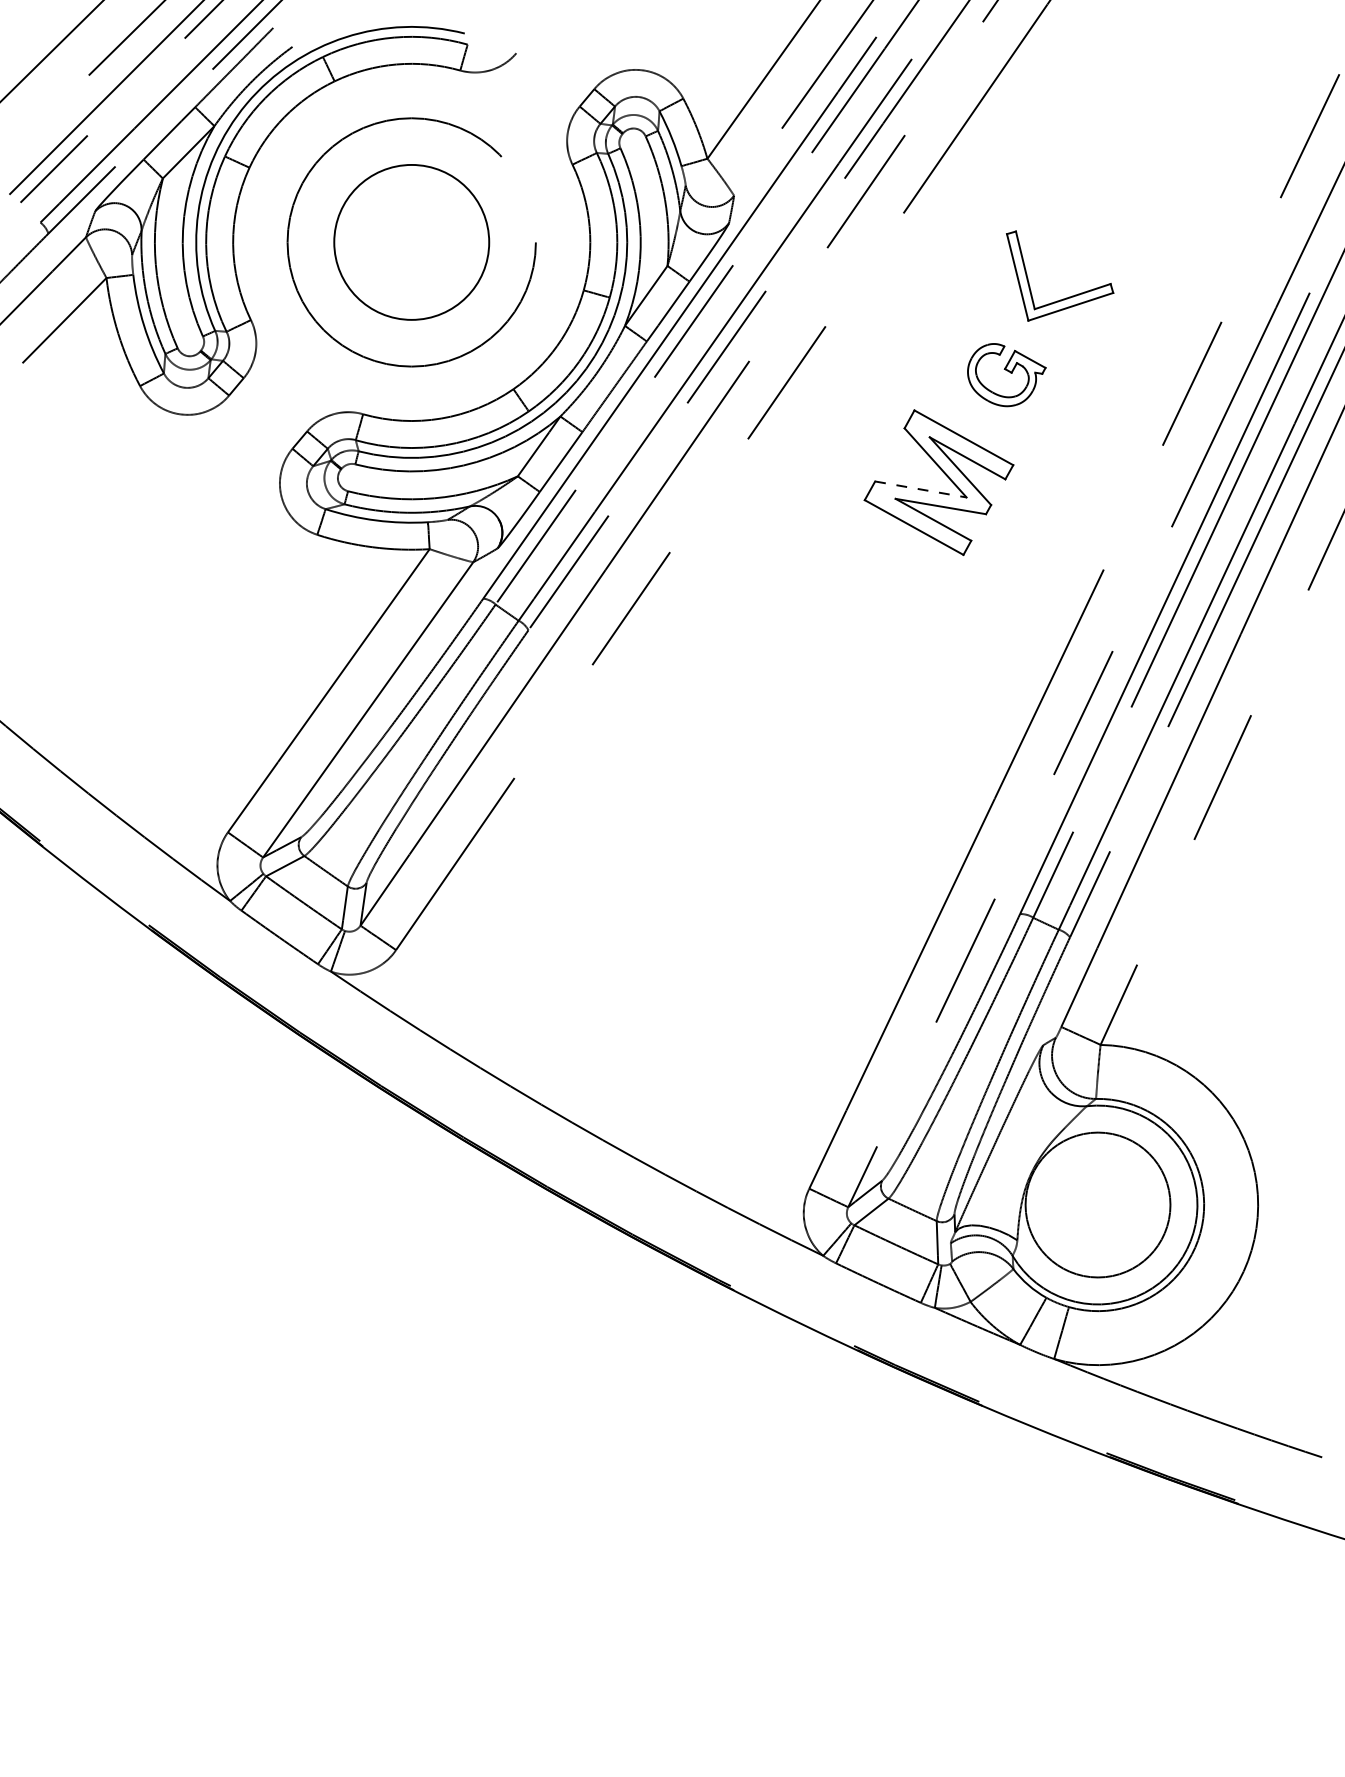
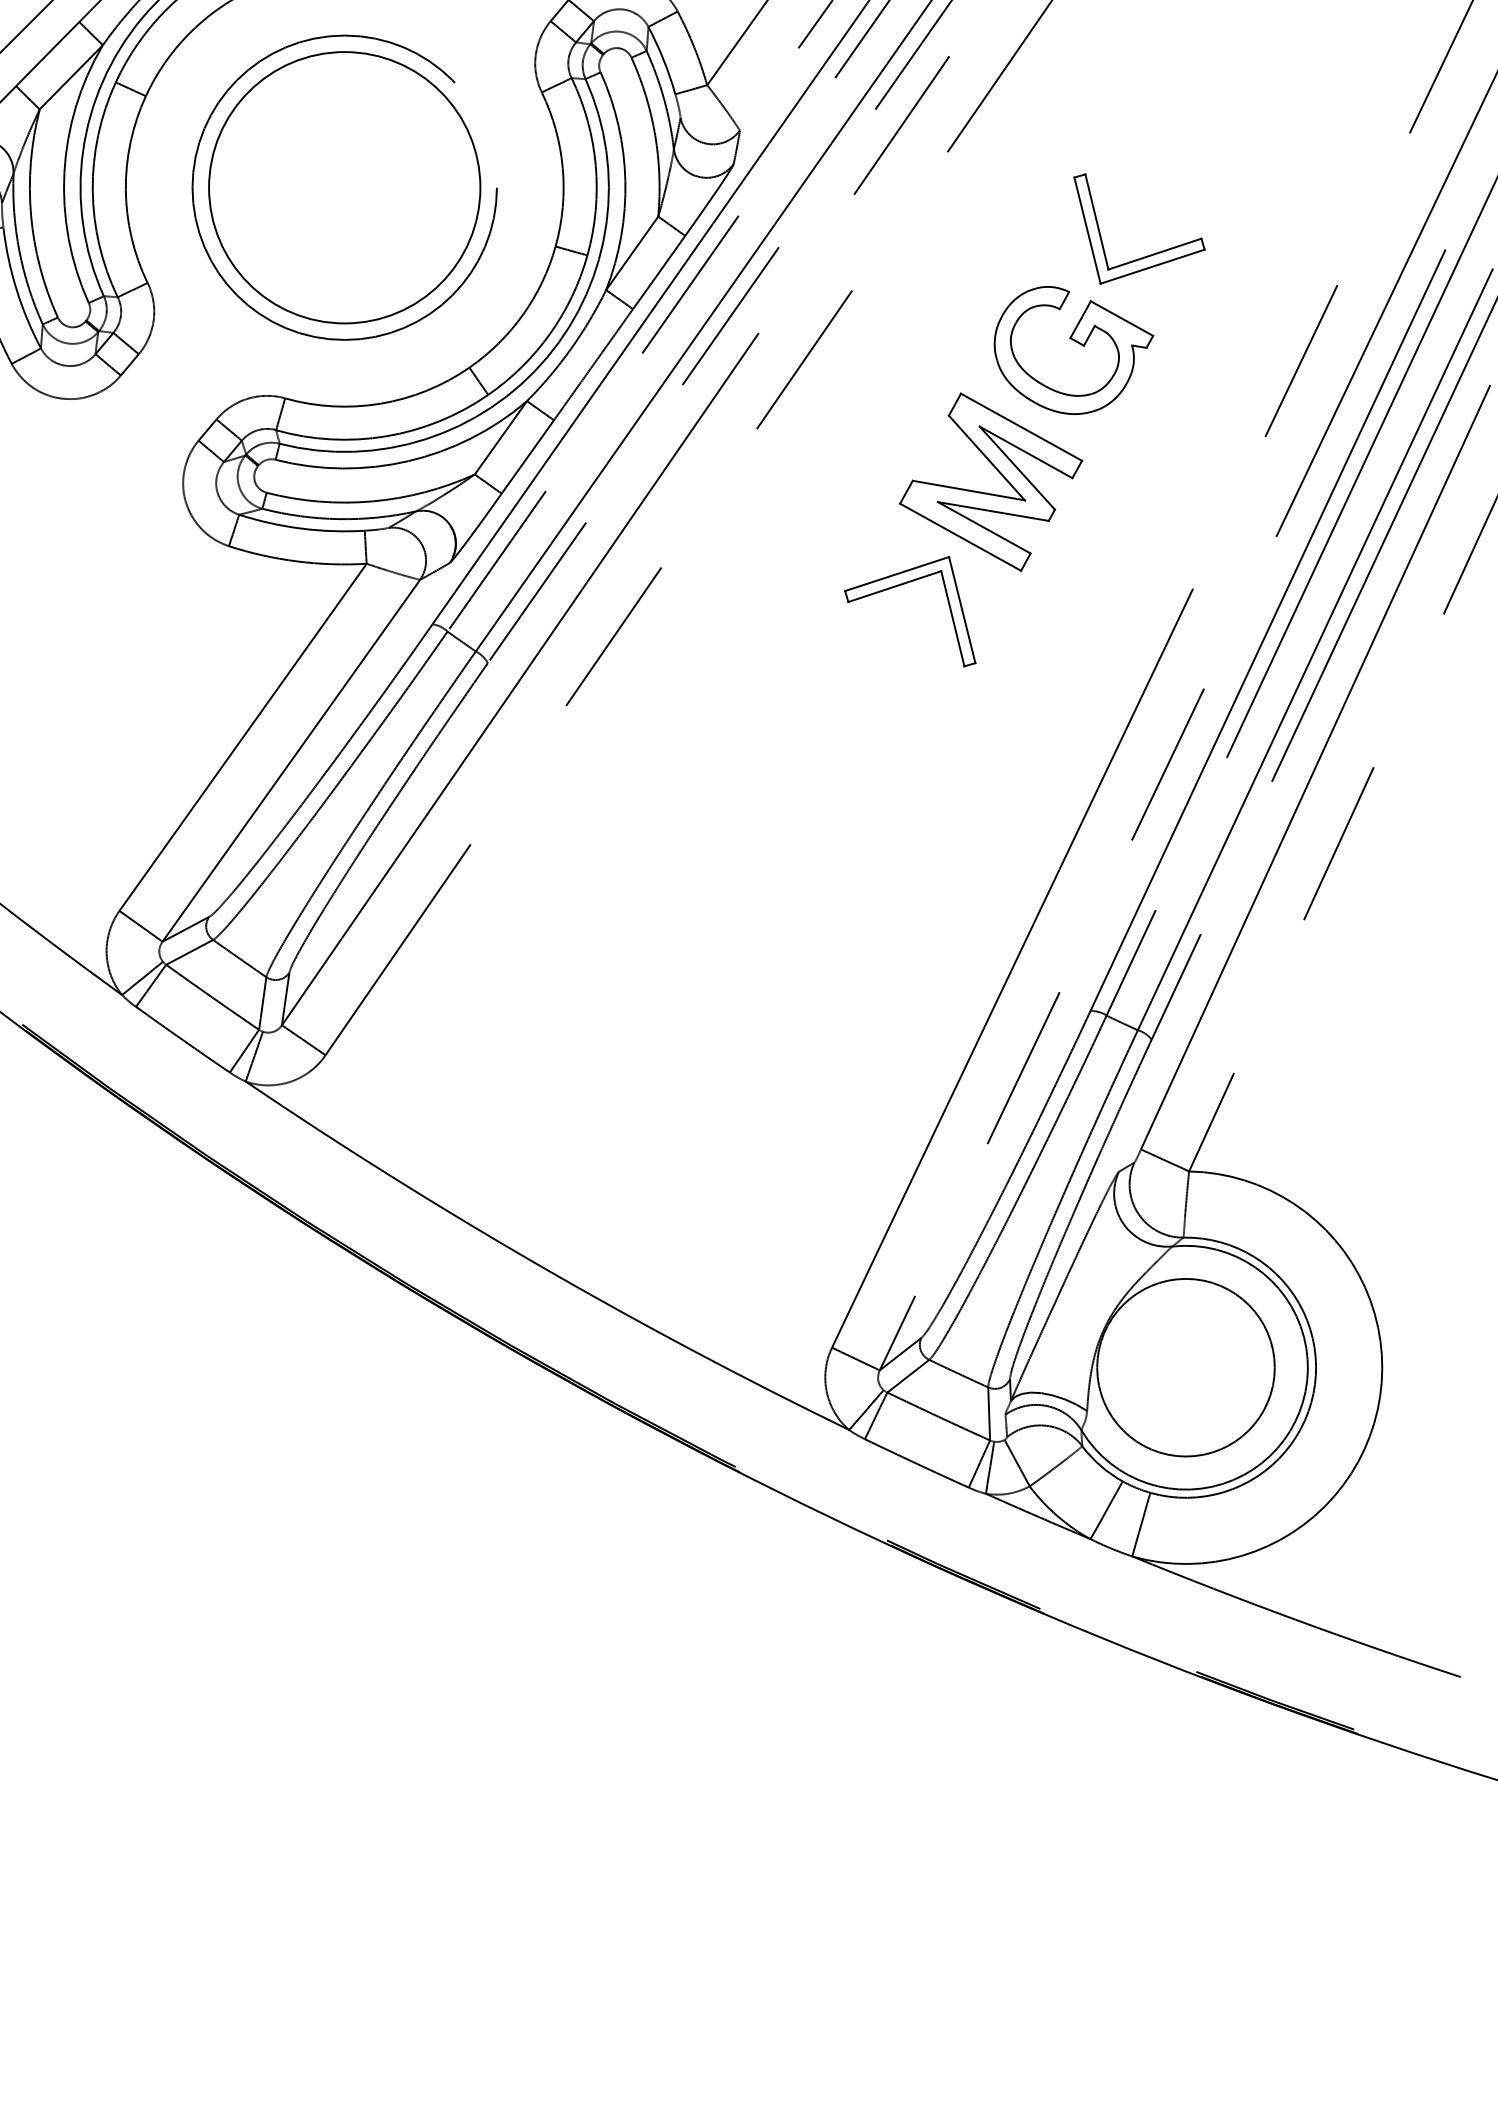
circle: (411, 242) -> (344, 187), size x1.43
part: (1006, 374) -> (1073, 349), size x1.67
line: (921, 489) -> (969, 490), dashed -> solid
part: (865, 567) -> (900, 586), added

